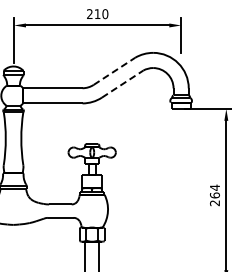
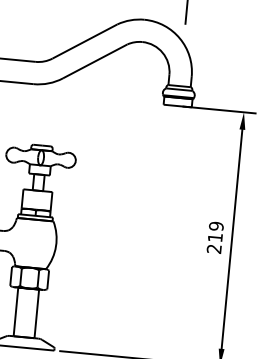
line: (114, 71) -> (85, 41), dashed -> solid
line: (122, 84) -> (94, 61), dashed -> solid
text: (214, 191) -> (215, 231), 264 -> 219

